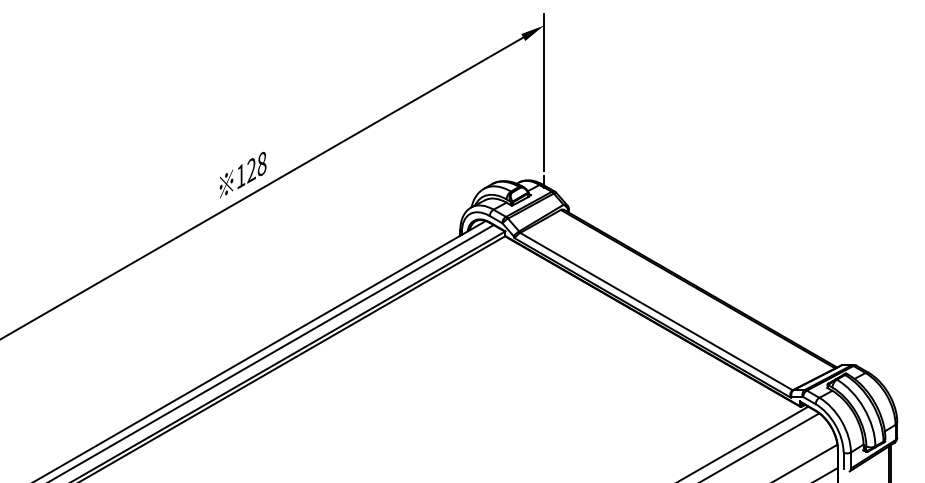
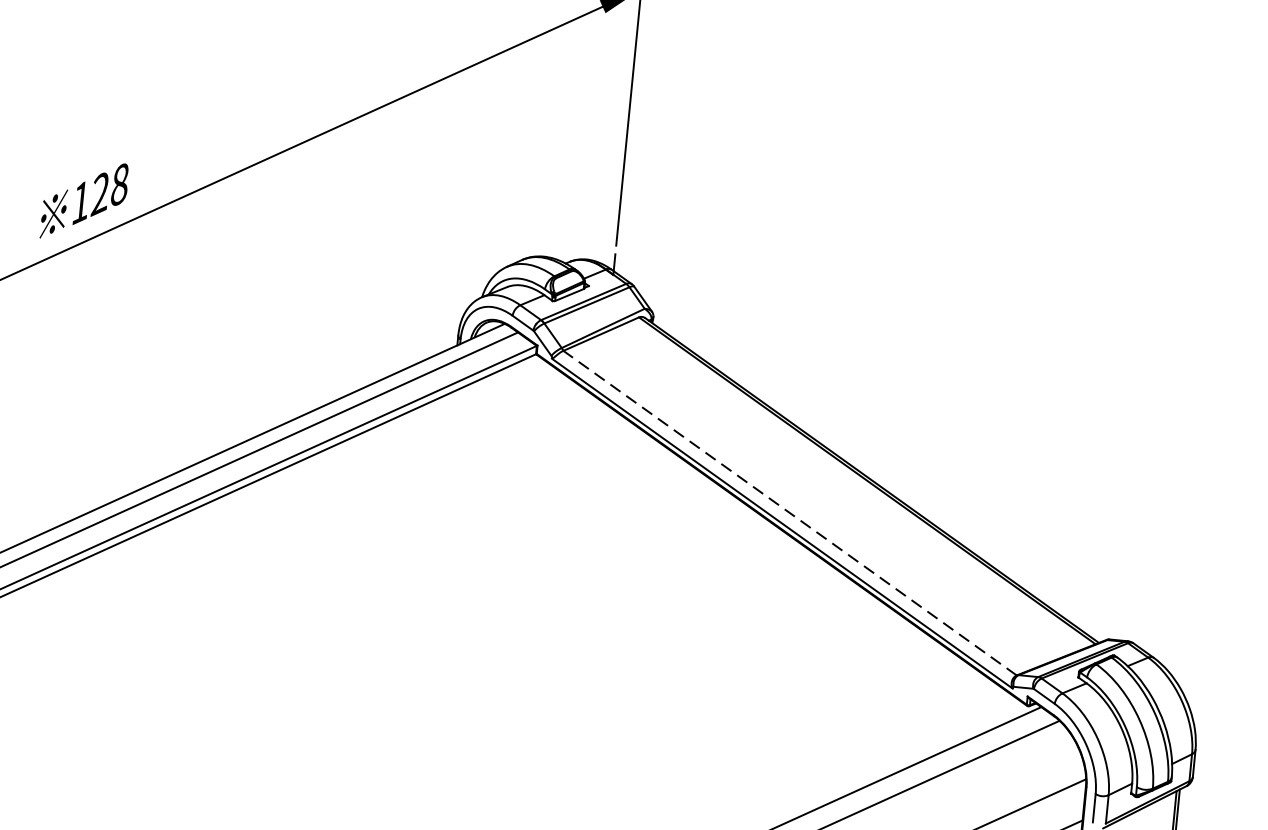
line: (656, 311) -> (790, 512), solid -> dashed

